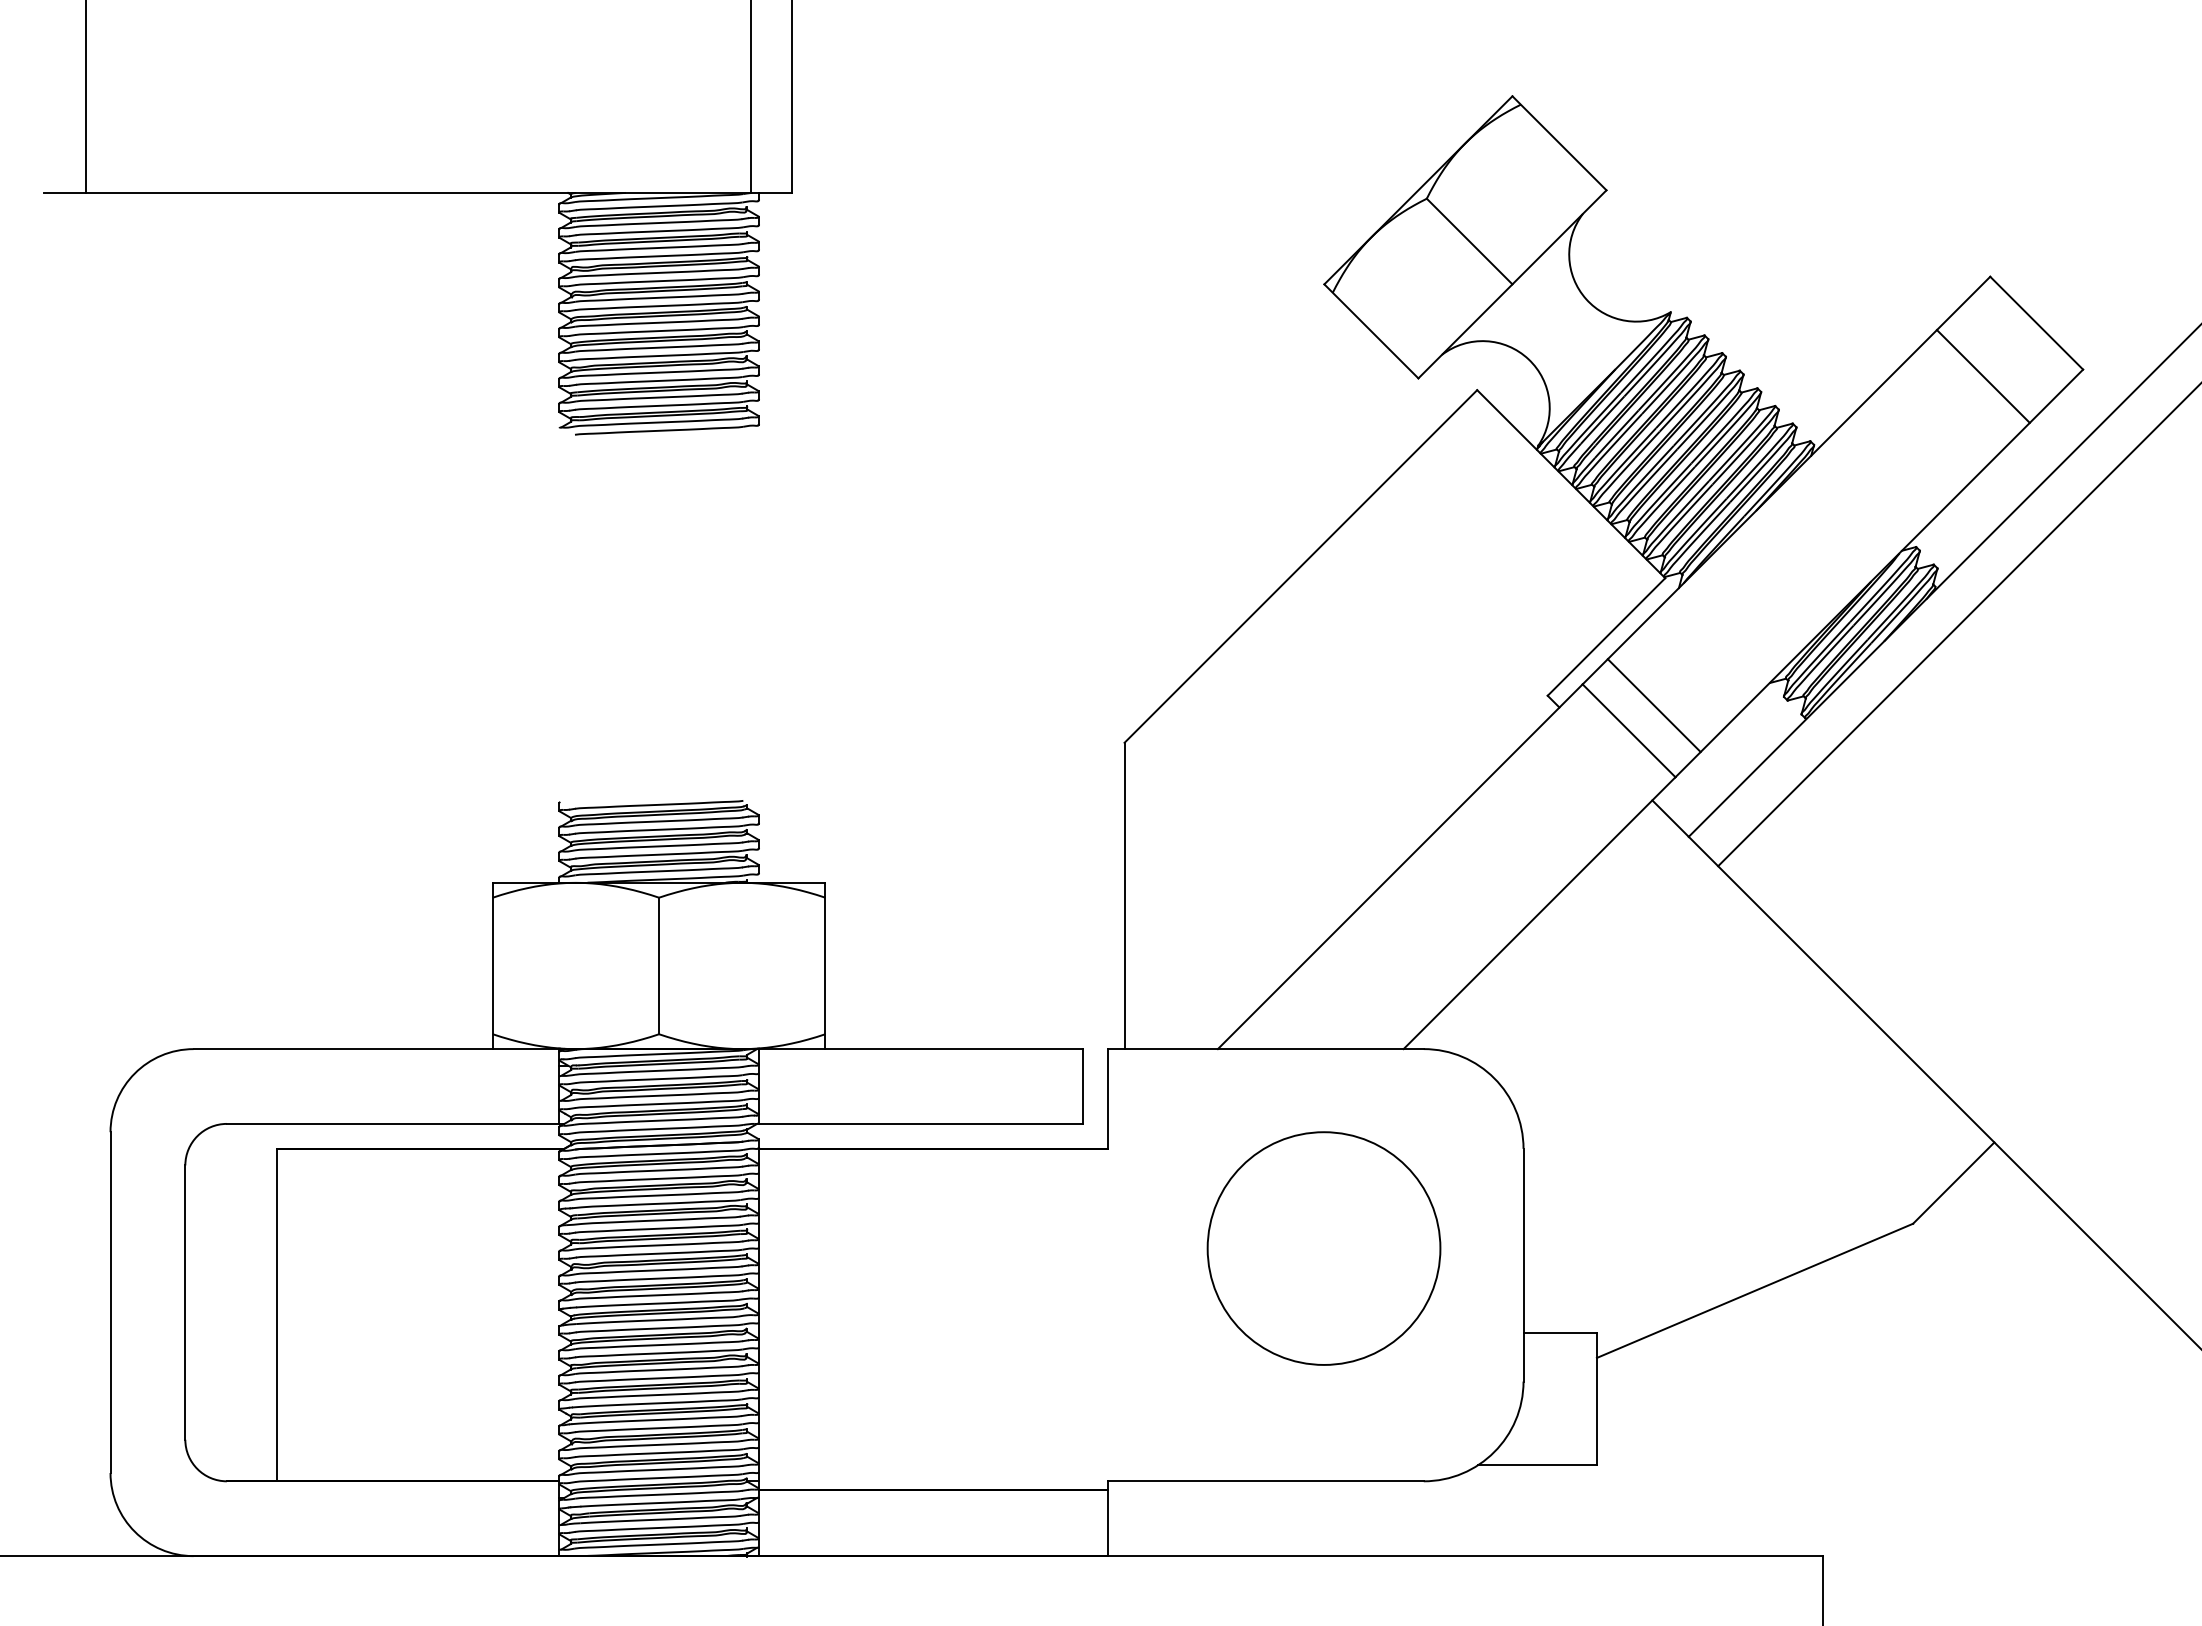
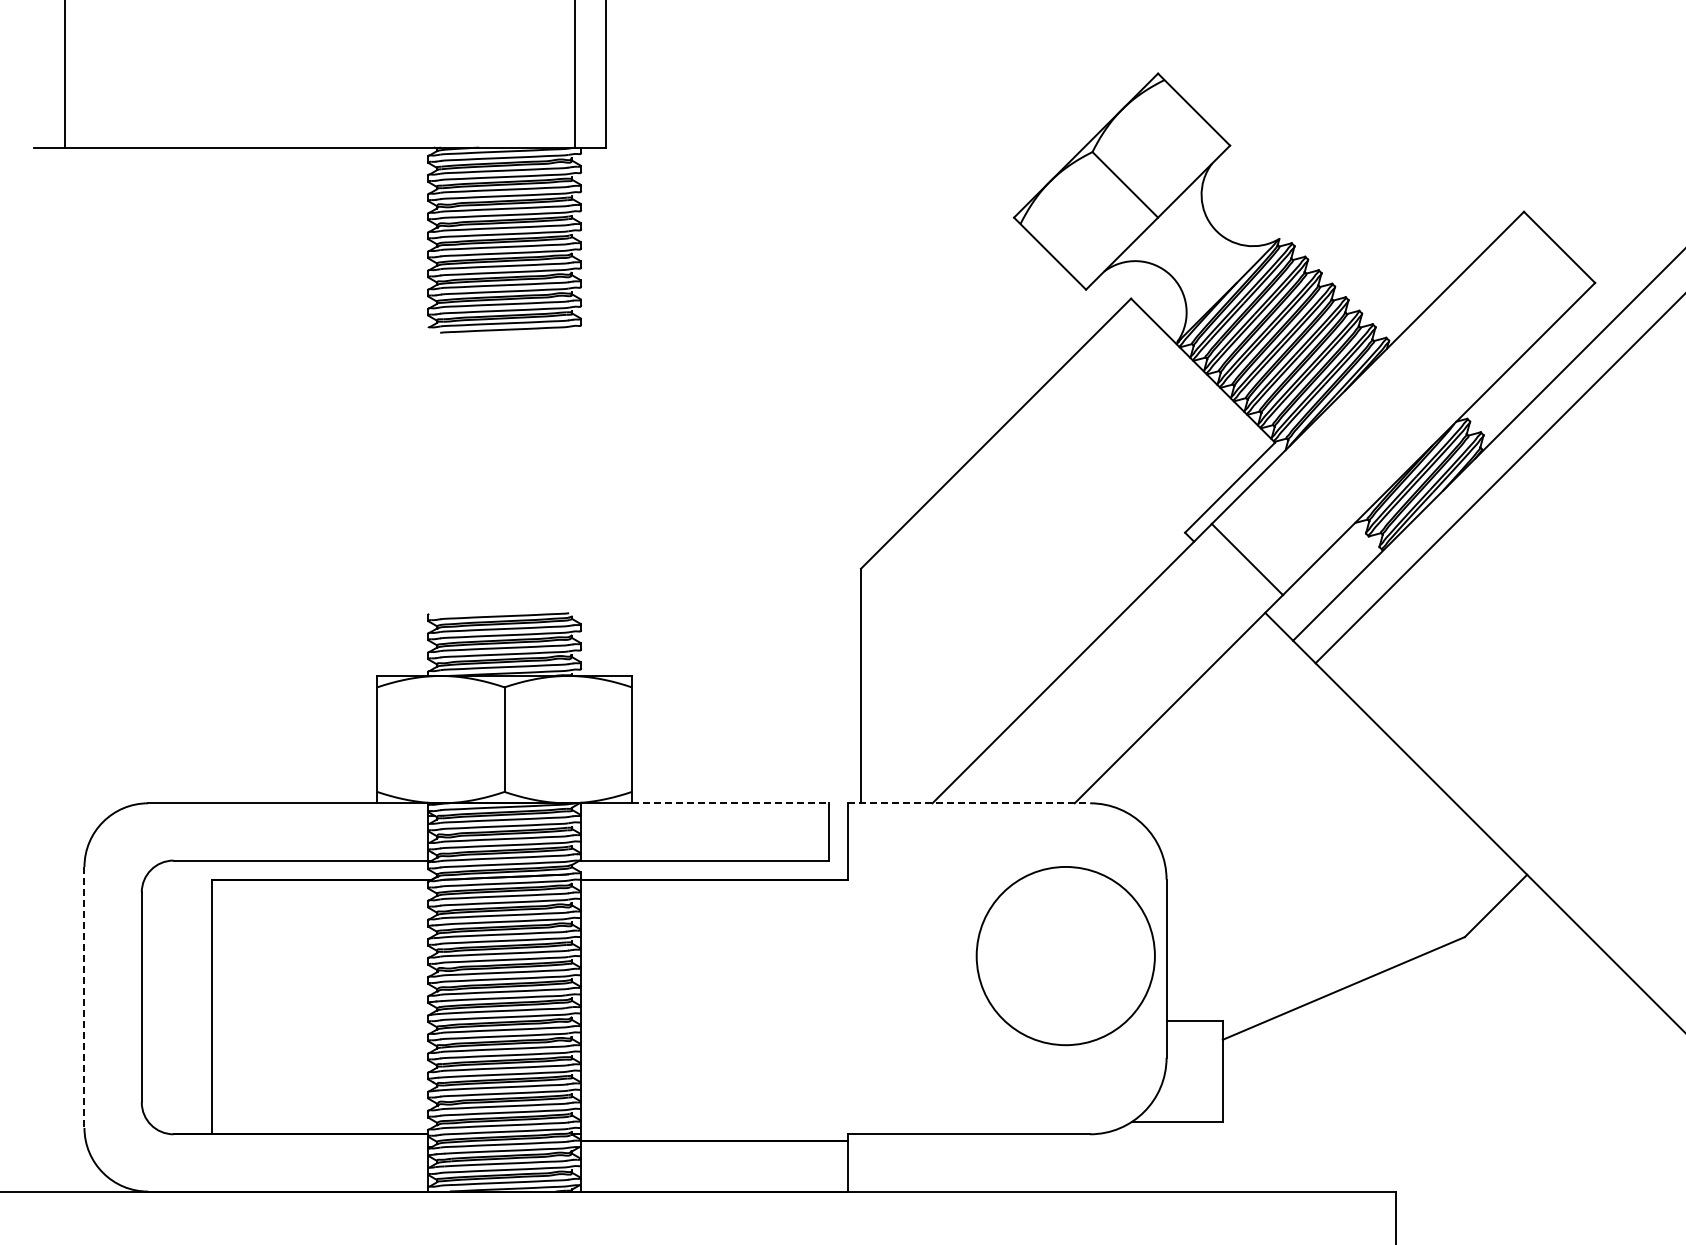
line: (1983, 375) -> (1518, 287), removed
line: (1654, 704) -> (1266, 539), removed
line: (954, 1049) -> (730, 803), solid -> dashed
line: (1266, 1049) -> (969, 803), solid -> dashed
circle: (1323, 1249) -> (1065, 956), moved
line: (110, 1302) -> (84, 997), solid -> dashed

